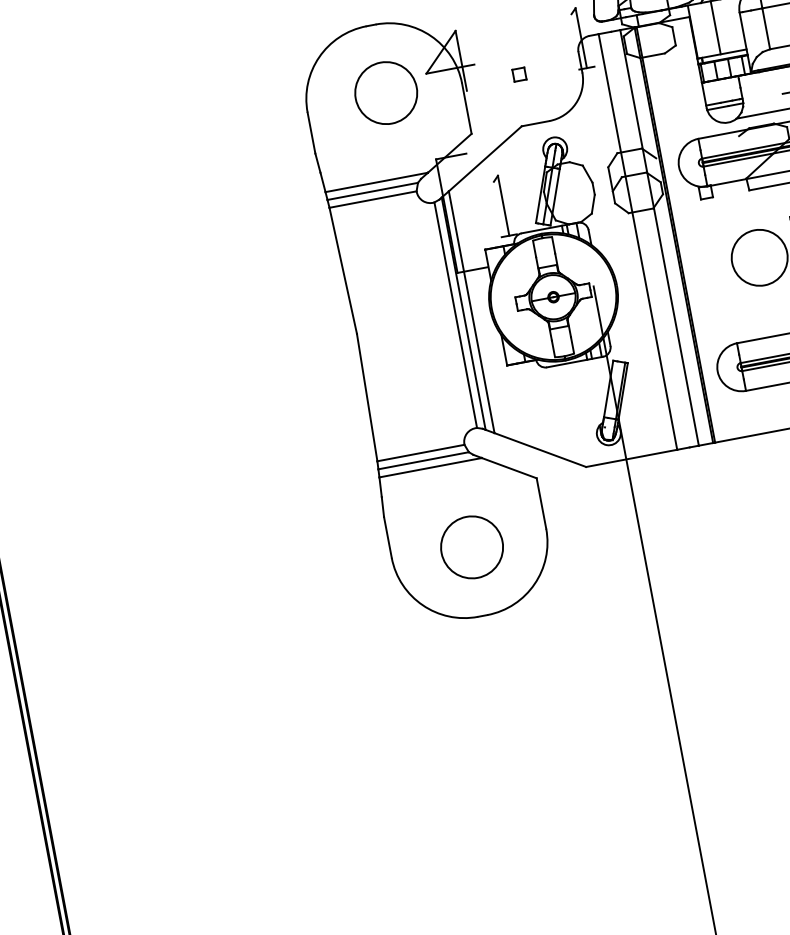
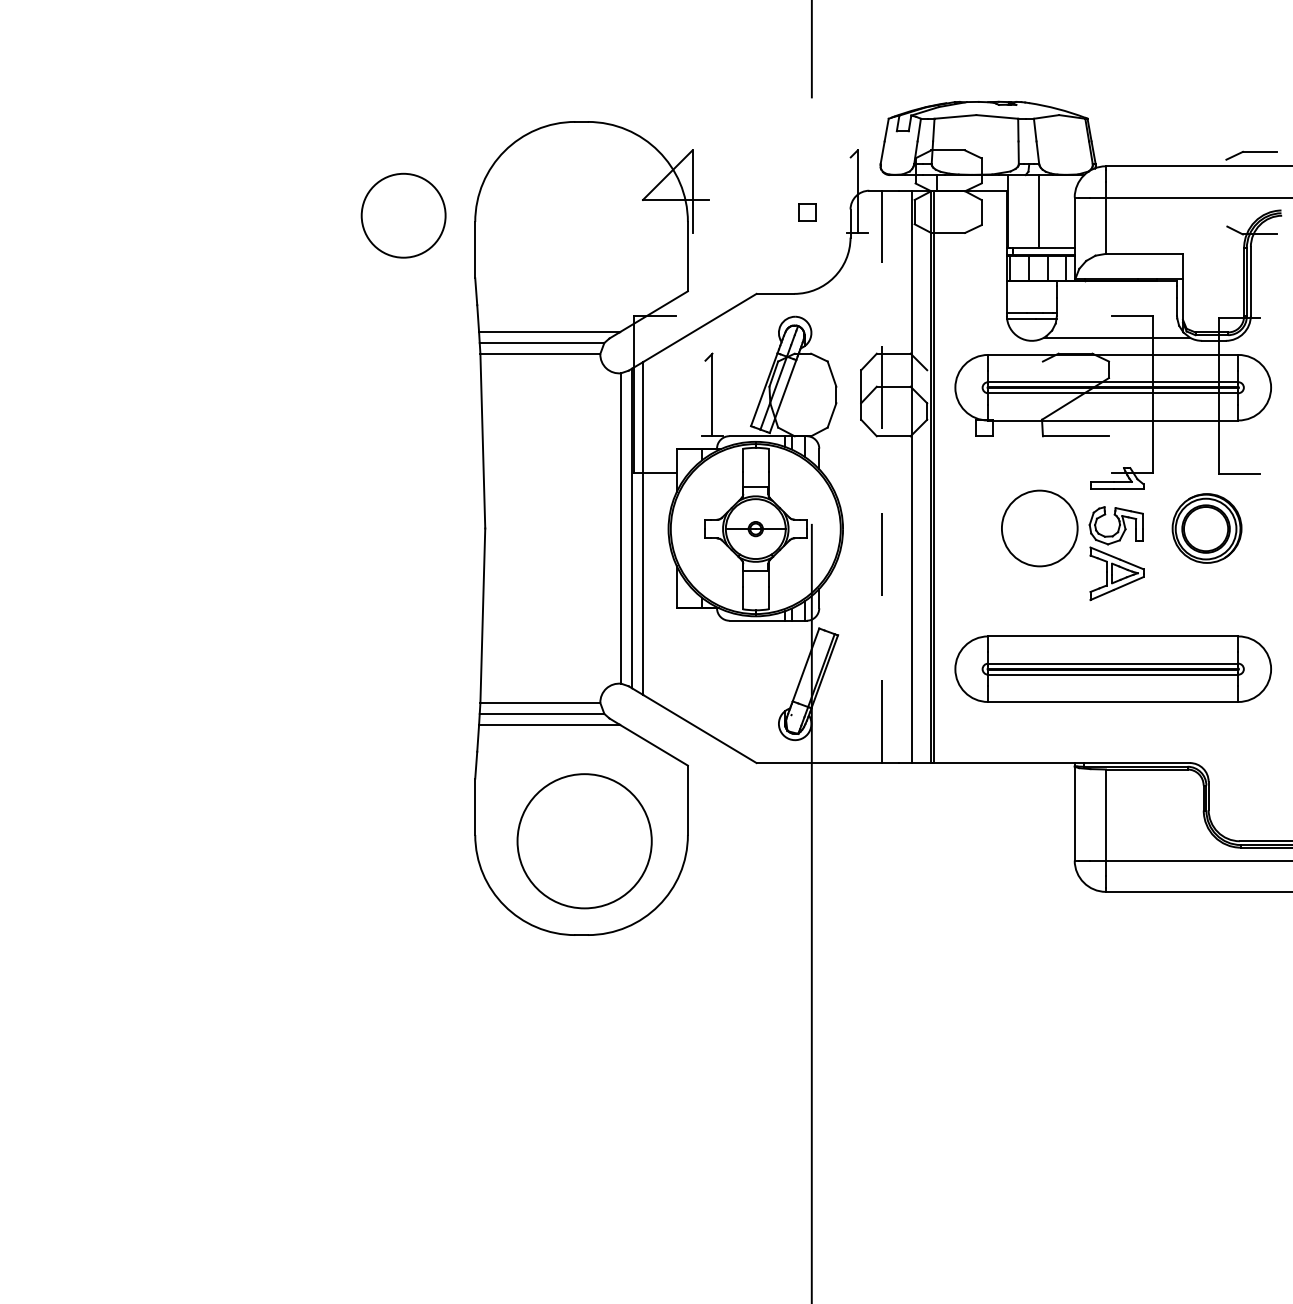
part: (519, 74) -> (807, 212), moved
circle: (386, 92) -> (403, 215), moved
line: (637, 241) -> (881, 476), solid -> dashed
circle: (472, 547) -> (584, 841), size x1.6

